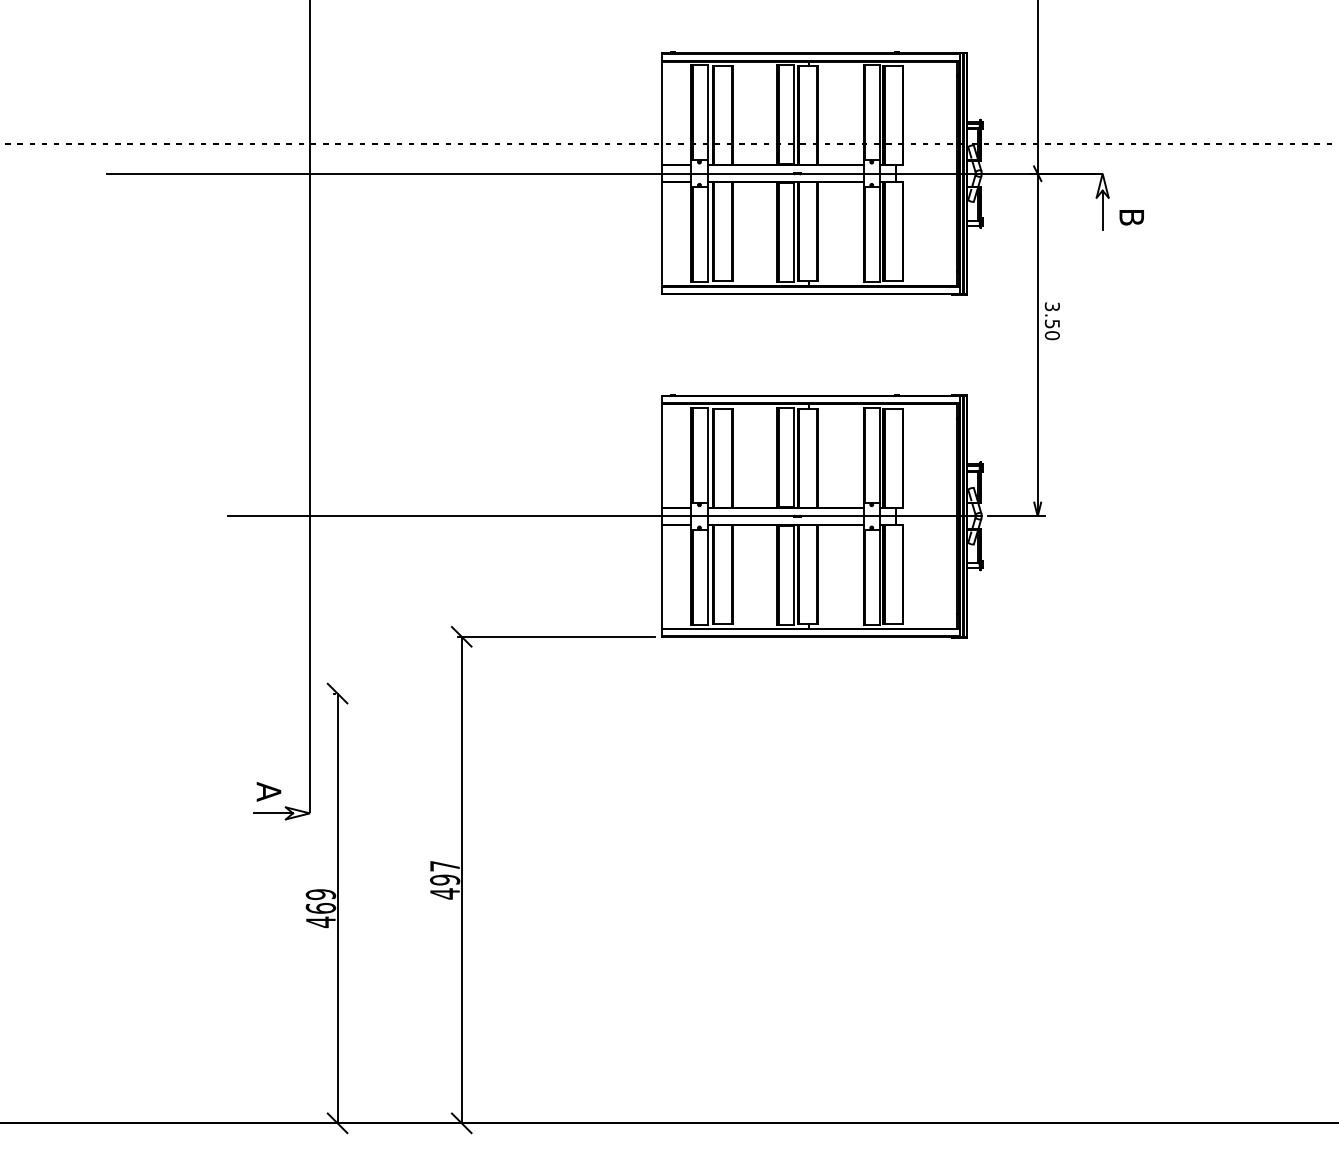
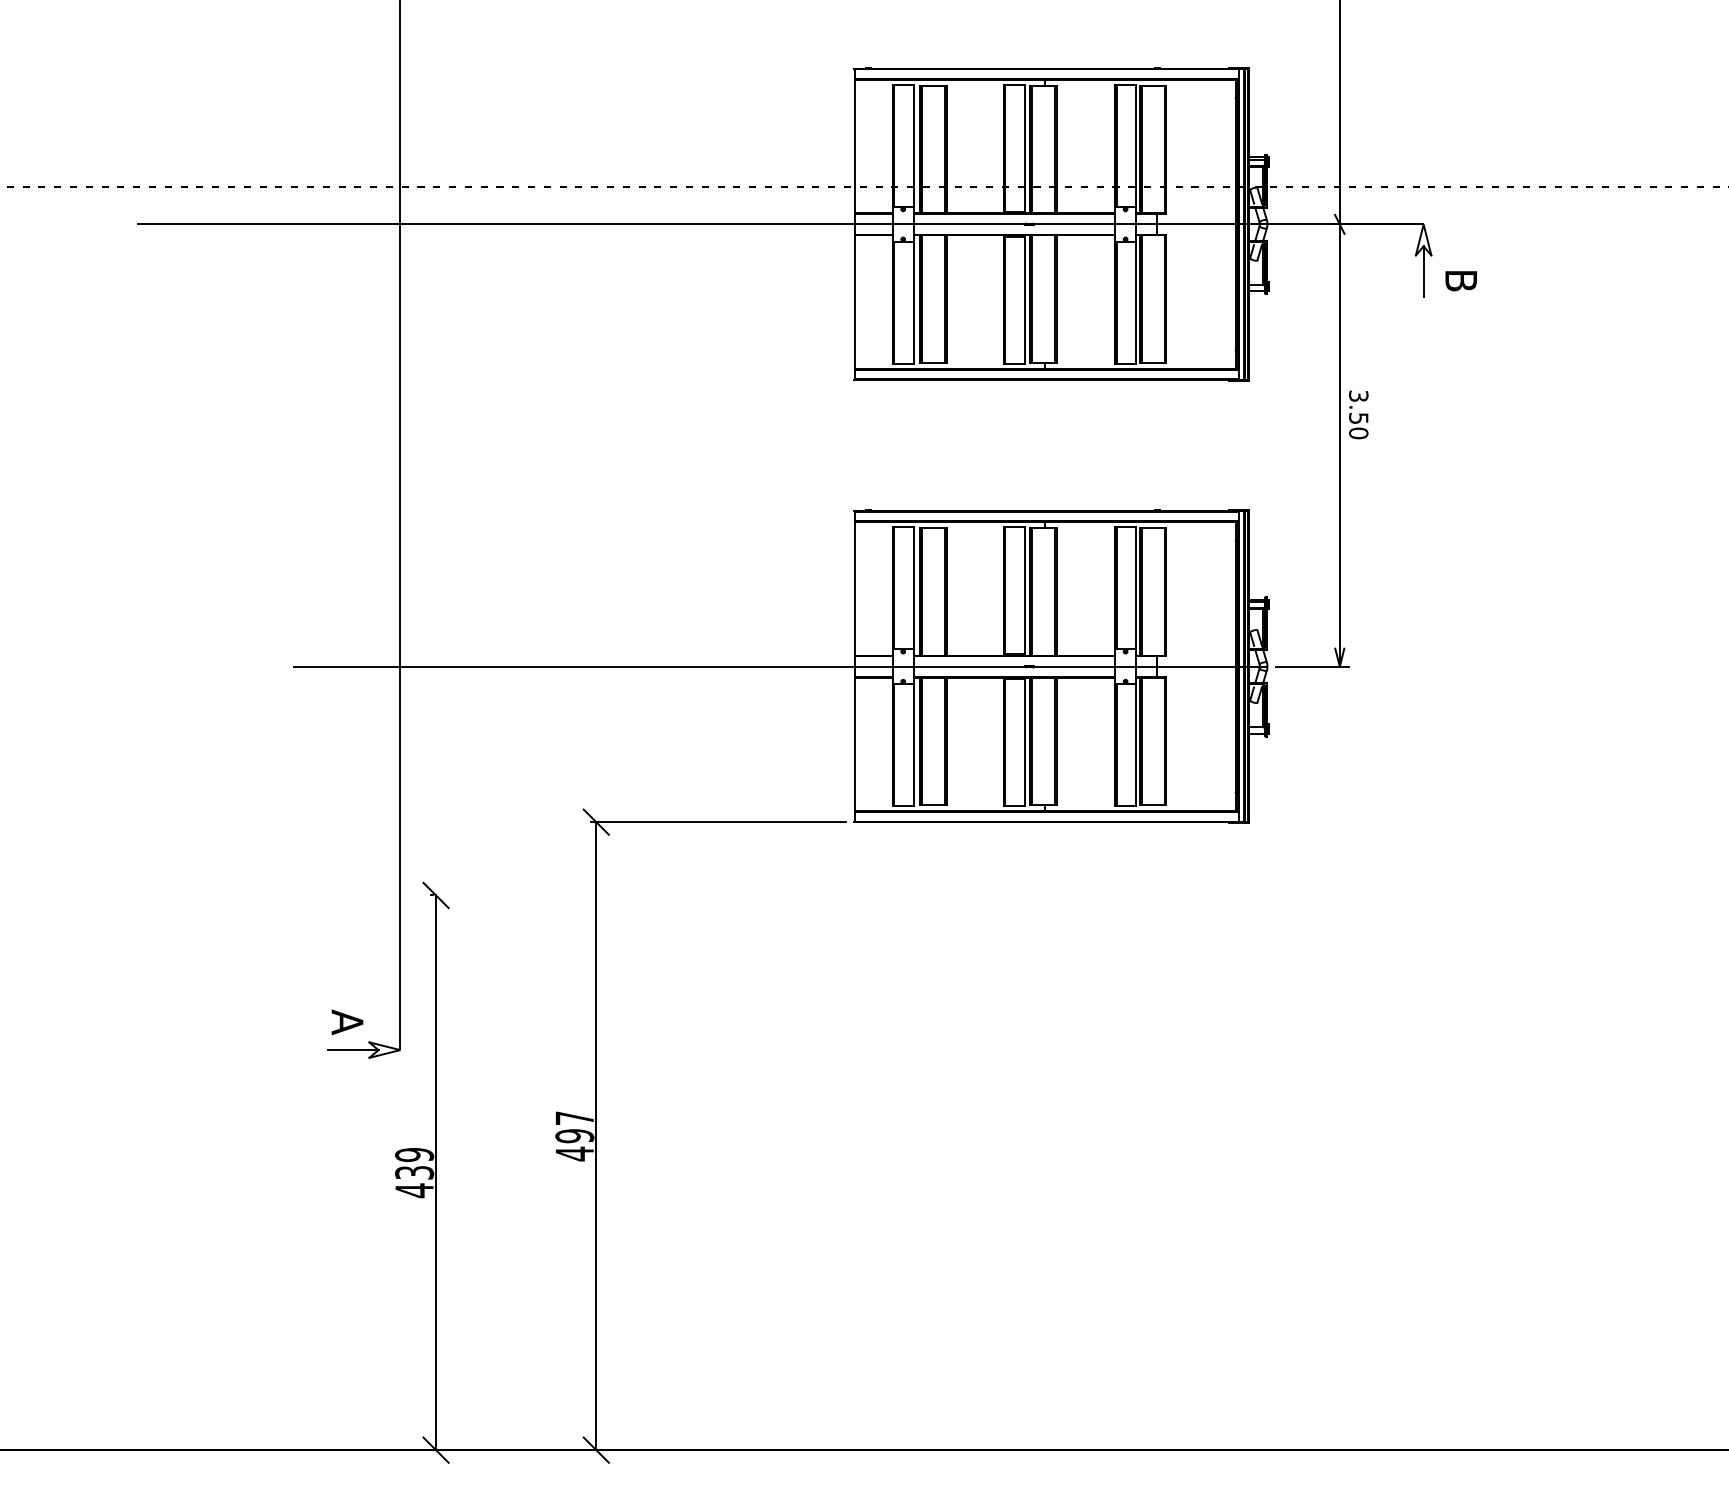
text: (320, 908) -> (414, 1172), 469 -> 439

